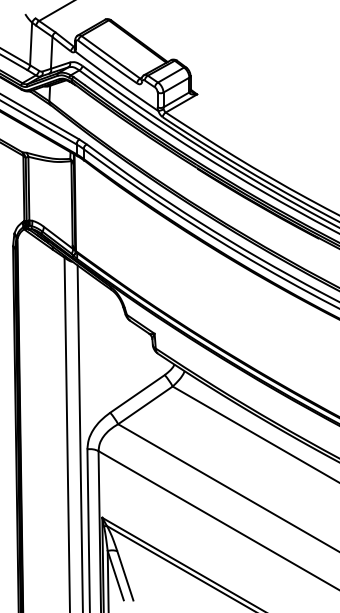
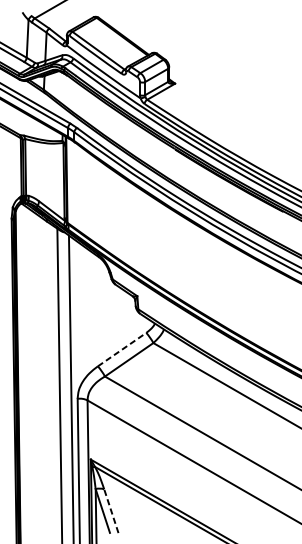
line: (137, 393) -> (122, 349), solid -> dashed
line: (125, 575) -> (111, 510), solid -> dashed

